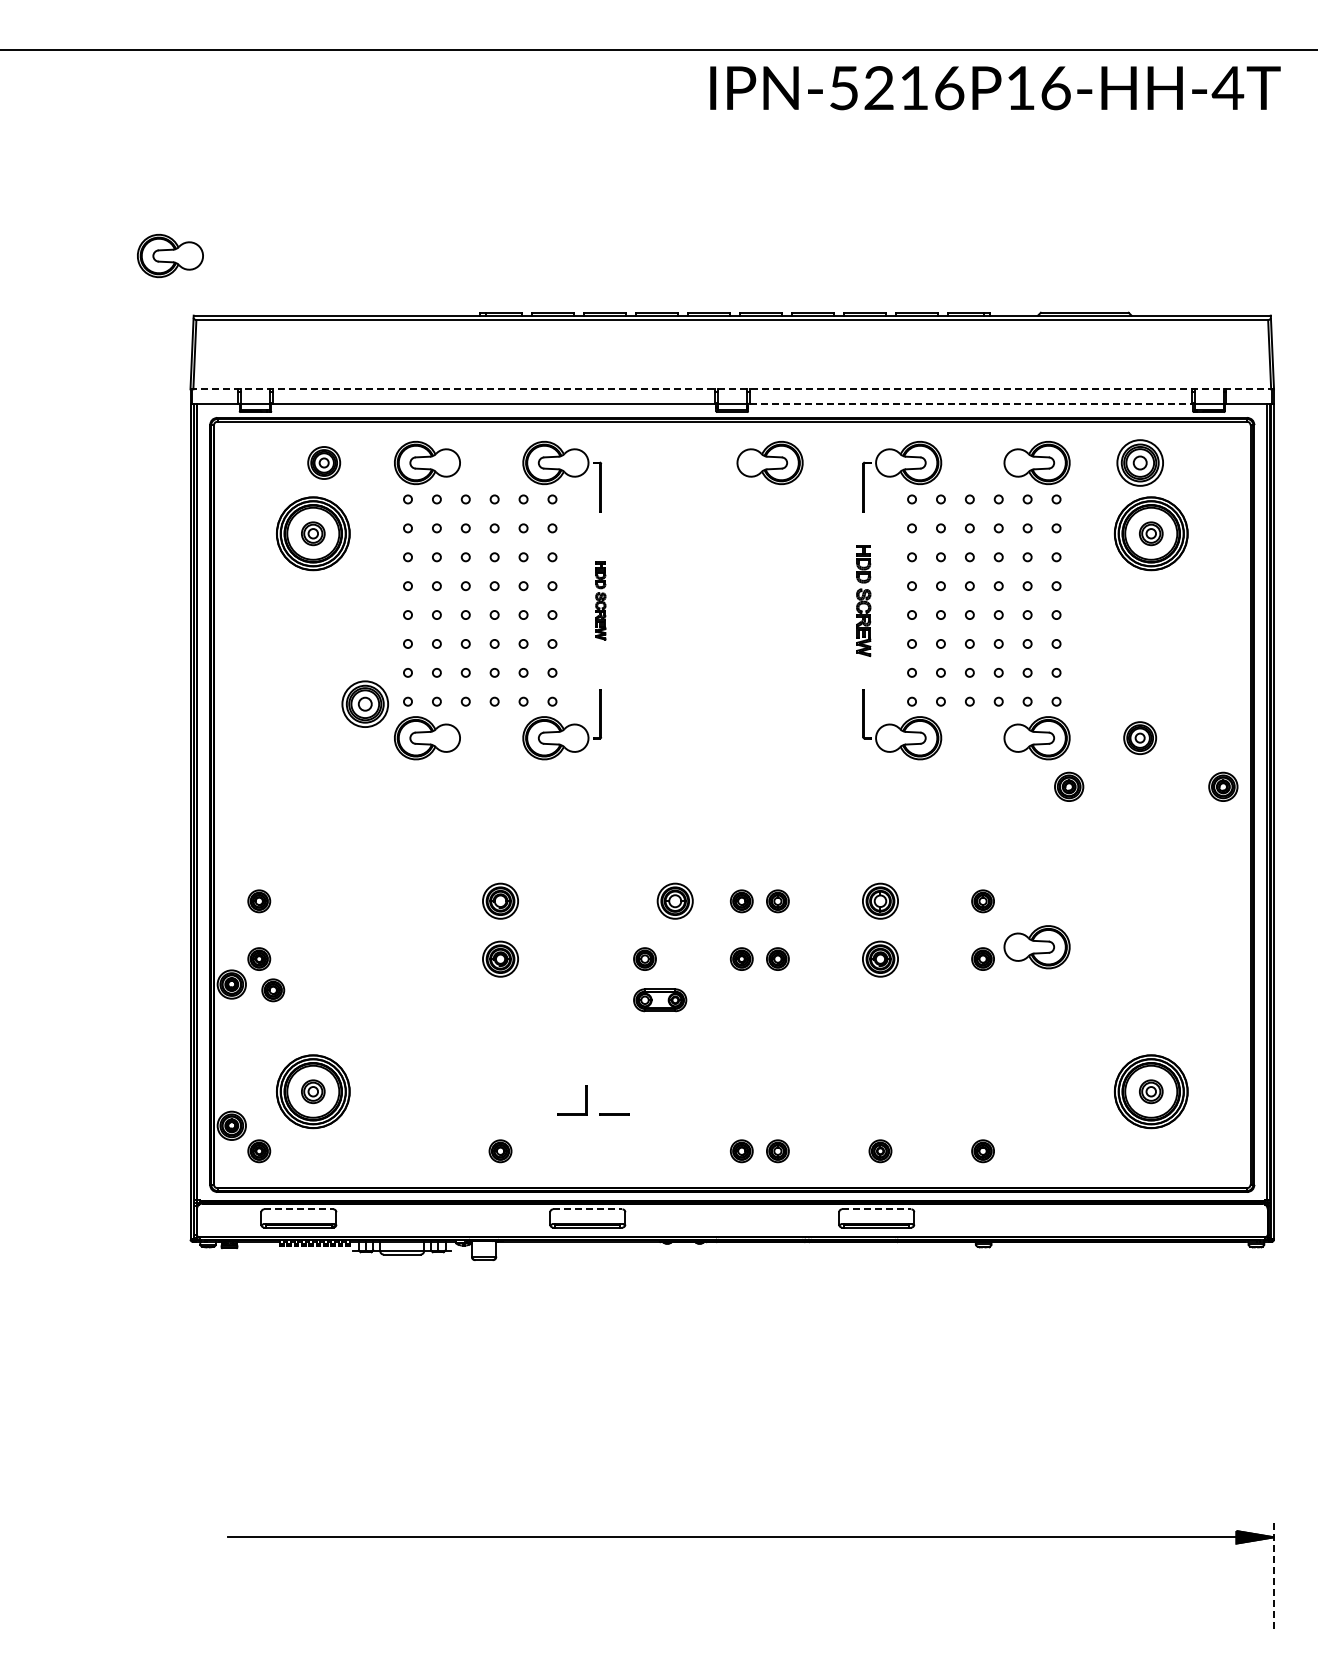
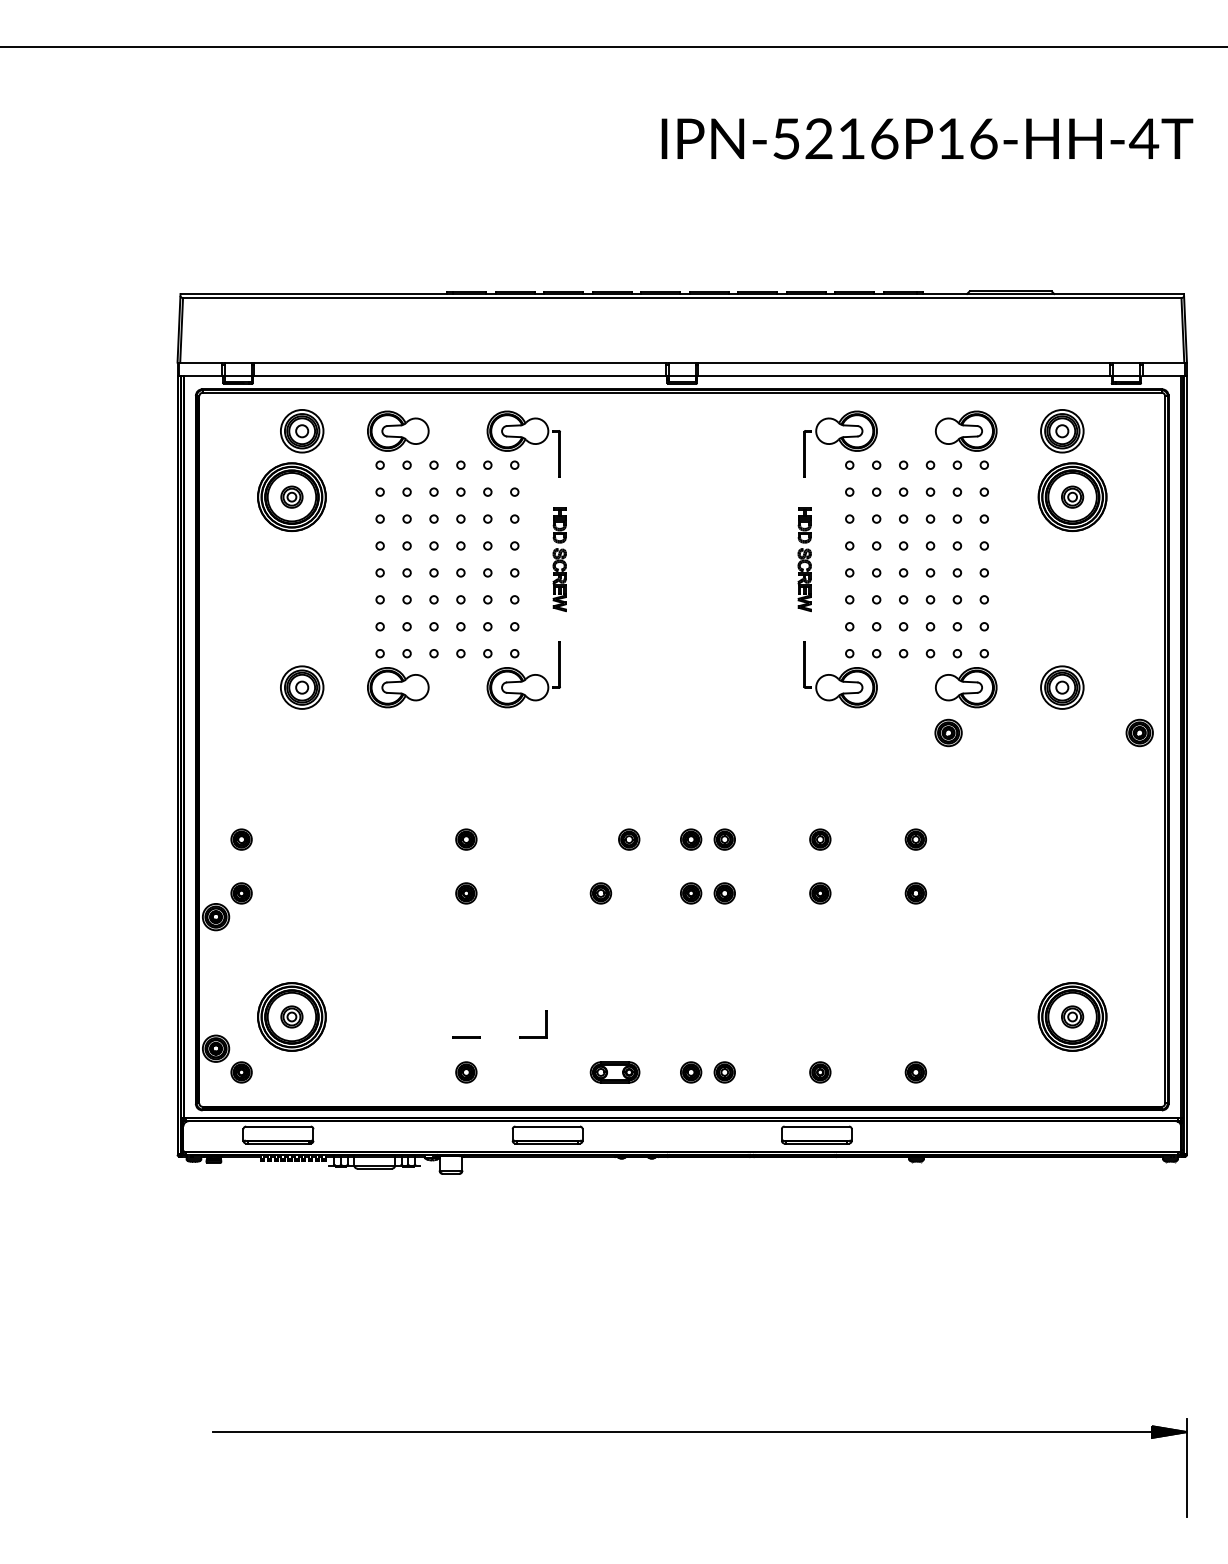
text: (995, 88) -> (927, 139), moved
part: (170, 256) -> (158, 238), removed
line: (732, 389) -> (682, 362), dashed -> solid
line: (971, 403) -> (905, 375), dashed -> solid
part: (323, 462) -> (301, 430), size x1.43
part: (769, 463) -> (716, 431), removed
part: (600, 601) -> (559, 560), size x1.43
part: (364, 703) -> (301, 686), moved
part: (1139, 737) -> (1061, 686), size x1.43
part: (1069, 786) -> (948, 732), moved
part: (500, 901) -> (466, 839), size x0.62
part: (675, 901) -> (629, 839), size x0.62
part: (880, 901) -> (820, 839), size x0.62
part: (1036, 947) -> (965, 882), removed
part: (500, 958) -> (466, 892), size x0.62
part: (880, 958) -> (820, 892), size x0.62
part: (273, 990) -> (254, 922), removed
part: (660, 1000) -> (615, 1072), moved
line: (614, 1114) -> (466, 1038), moved
line: (298, 1209) -> (278, 1126), dashed -> solid
line: (587, 1209) -> (547, 1126), dashed -> solid
line: (876, 1209) -> (816, 1126), dashed -> solid
line: (1274, 1575) -> (1187, 1467), dashed -> solid

